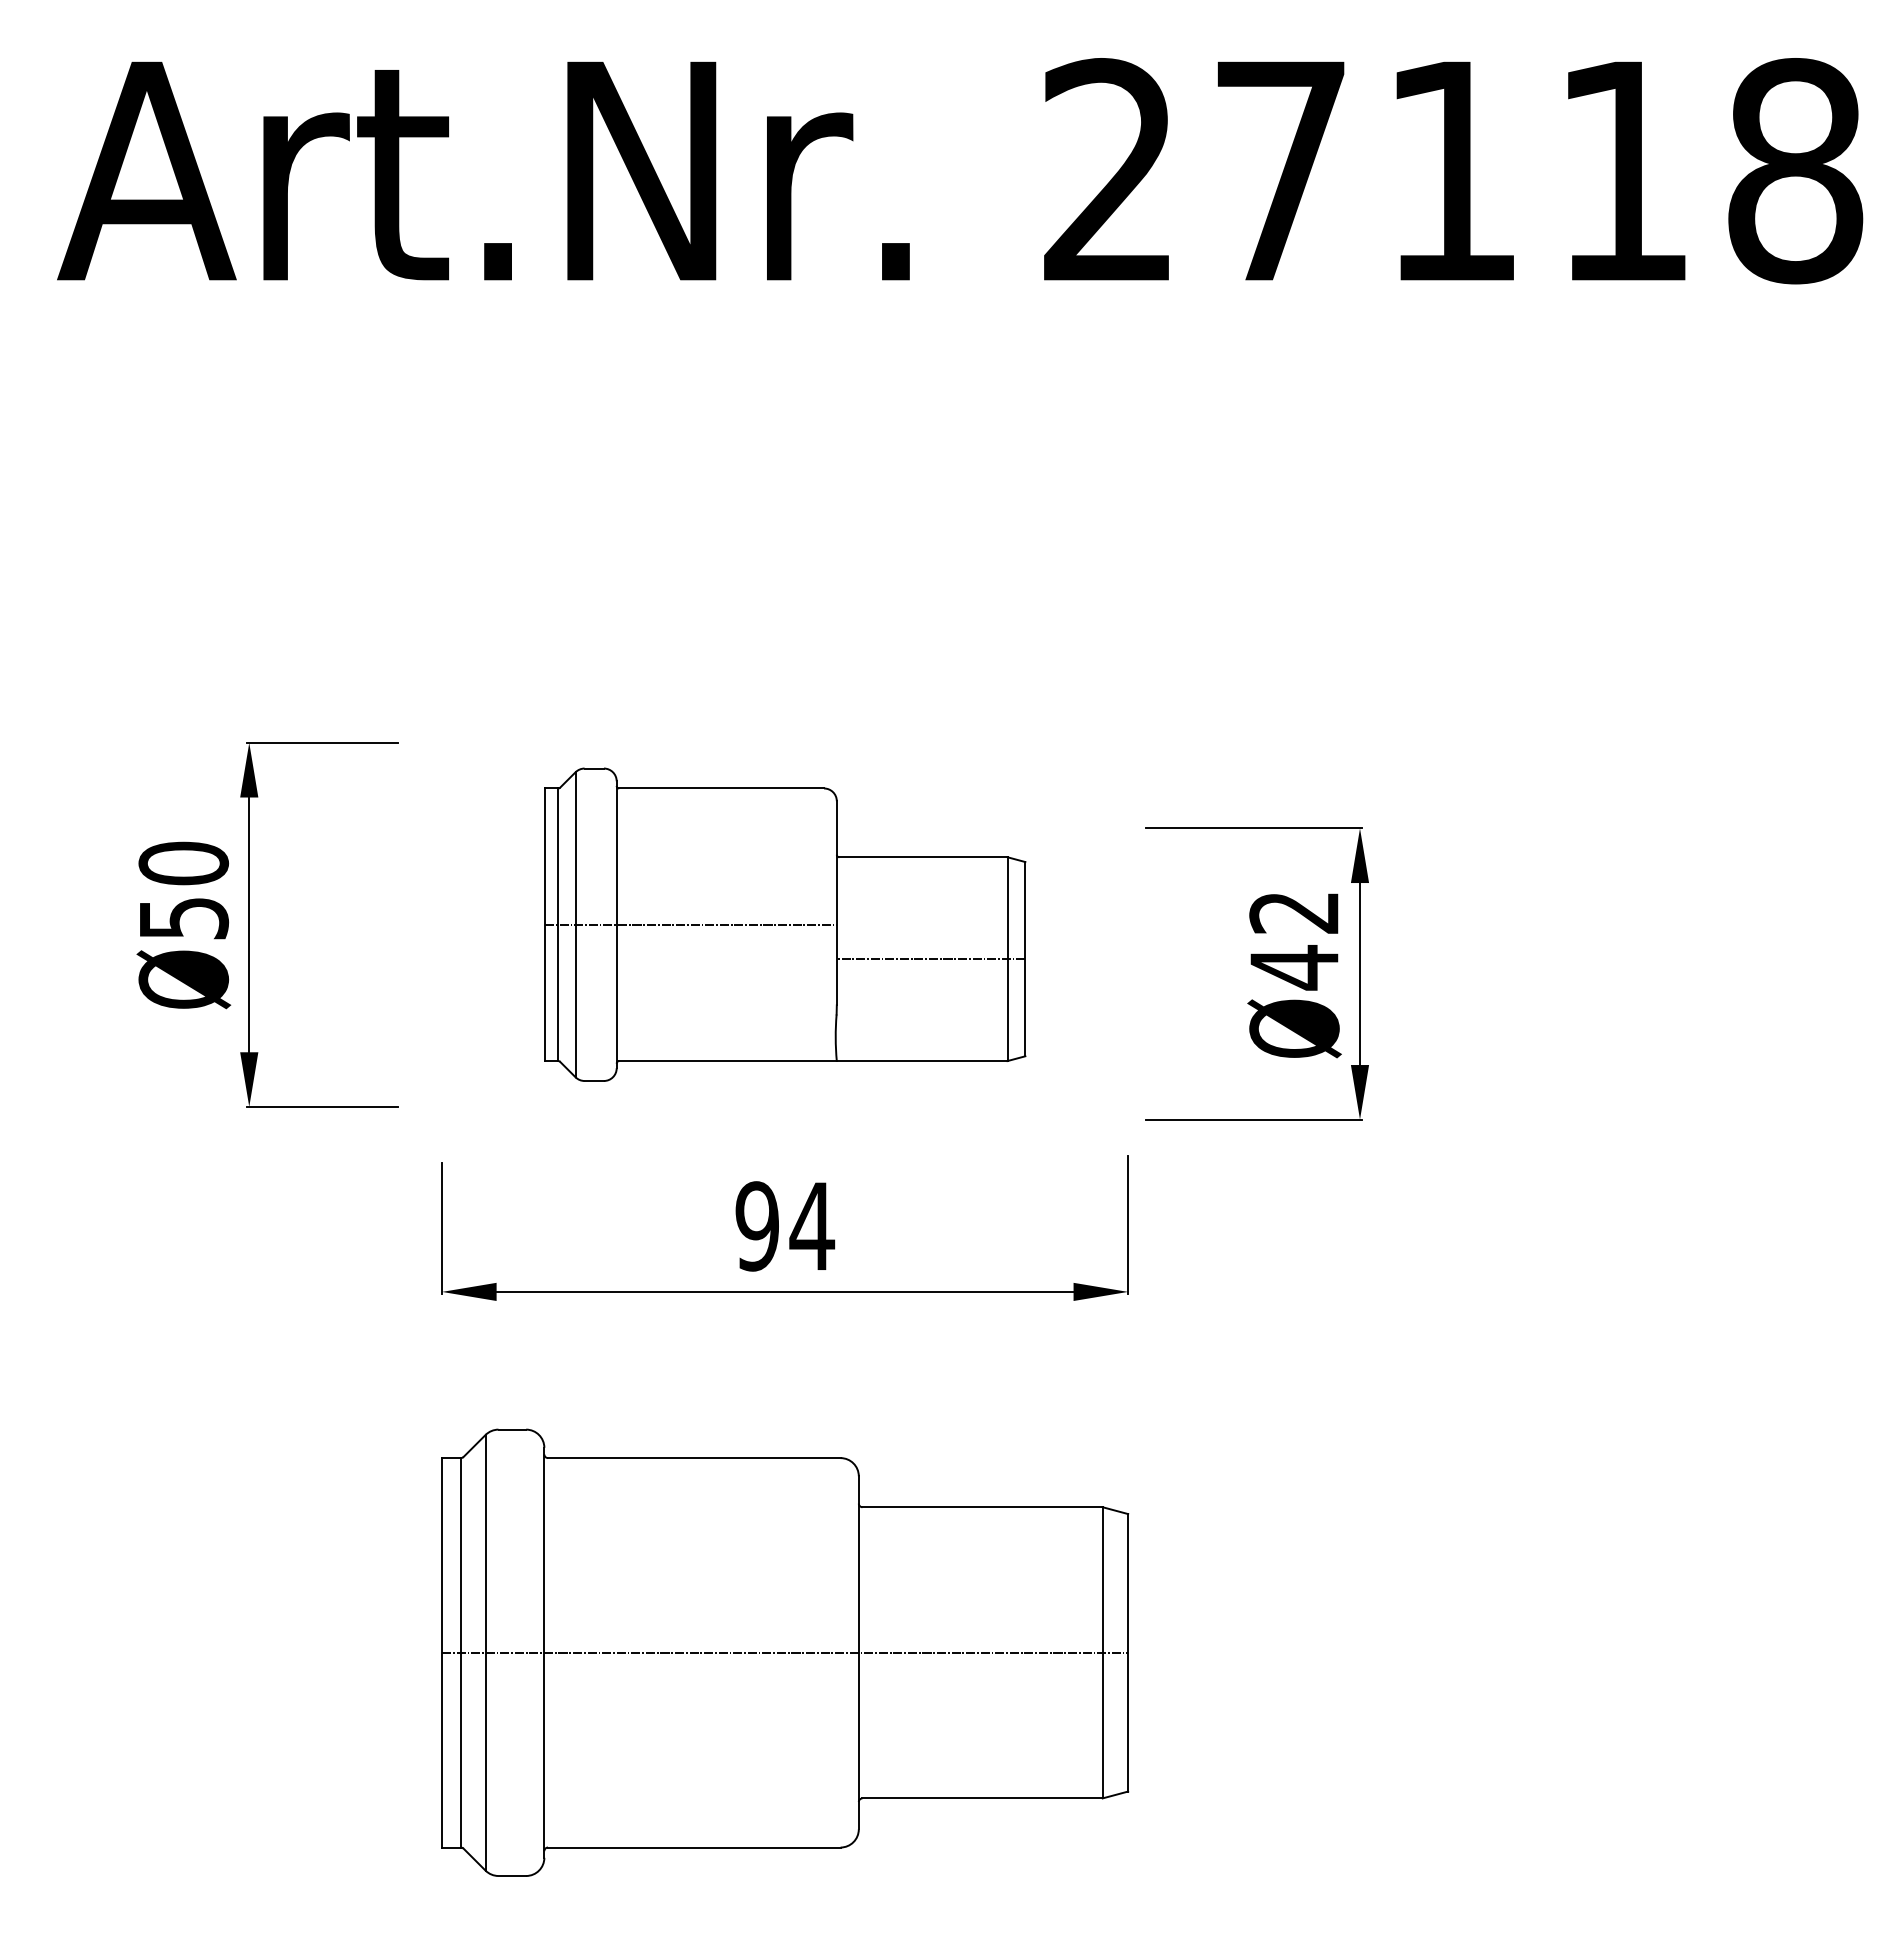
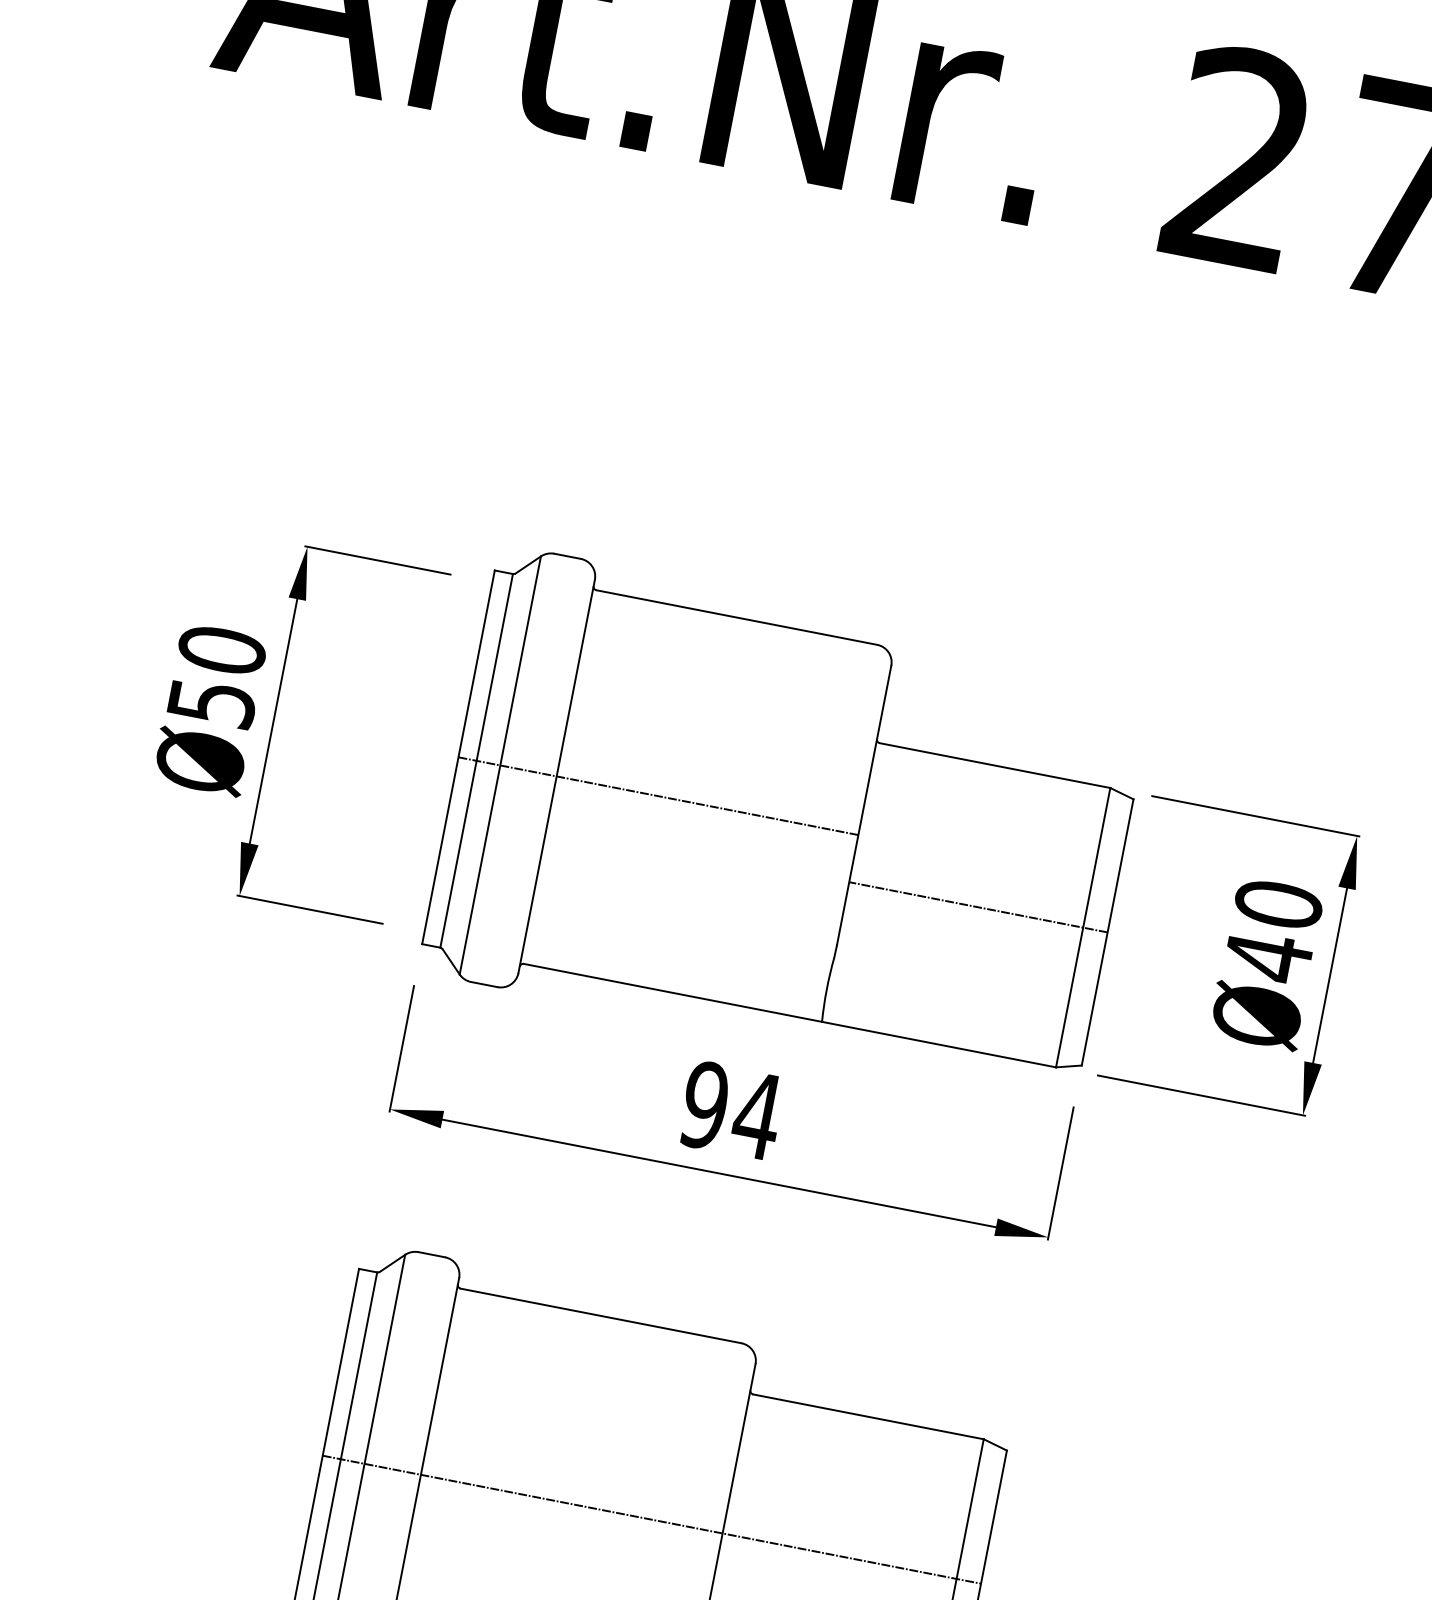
text: (1294, 912) -> (1278, 904), Ø42 -> Ø40
part: (785, 924) -> (788, 821), size x1.43

